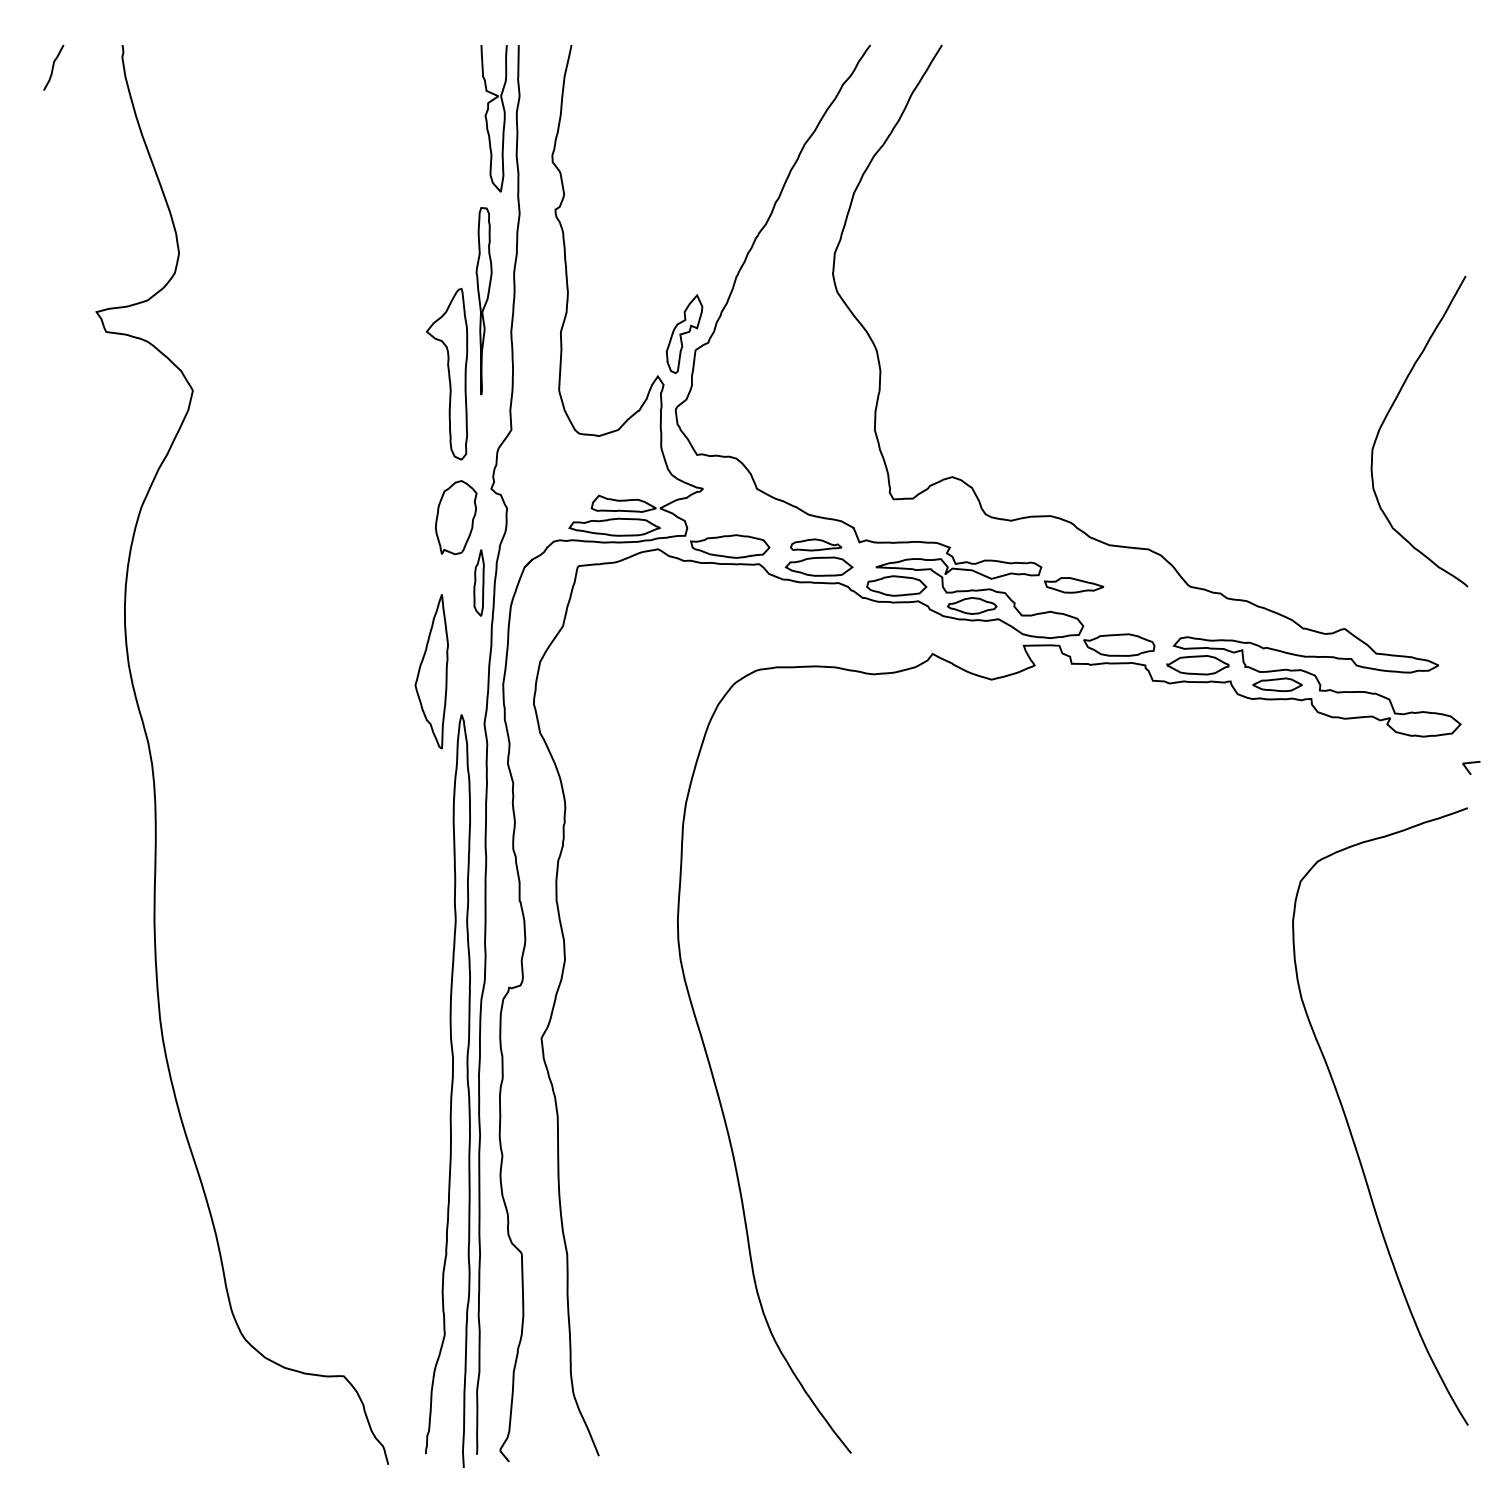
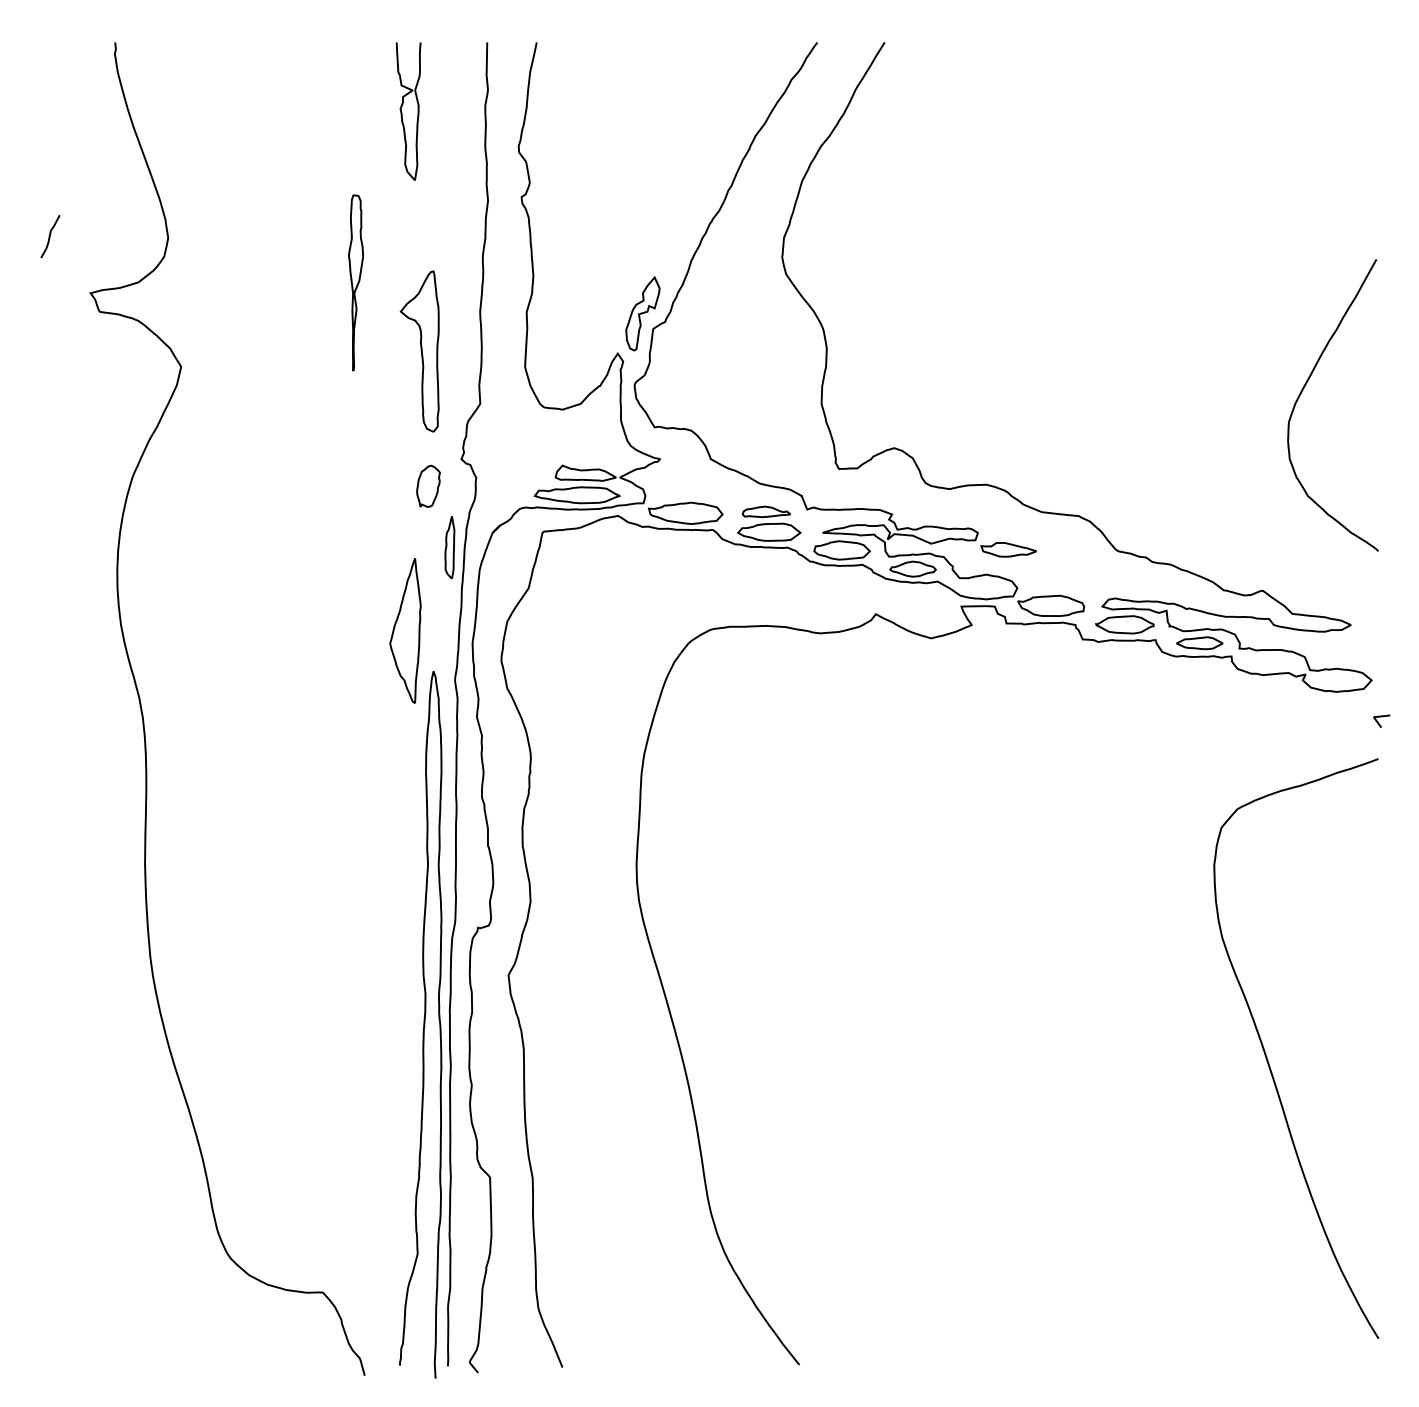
curve: (53, 67) -> (50, 236), moved
curve: (487, 119) -> (402, 112), moved
part: (483, 301) -> (355, 283), moved
part: (456, 517) -> (428, 486), size x0.6

